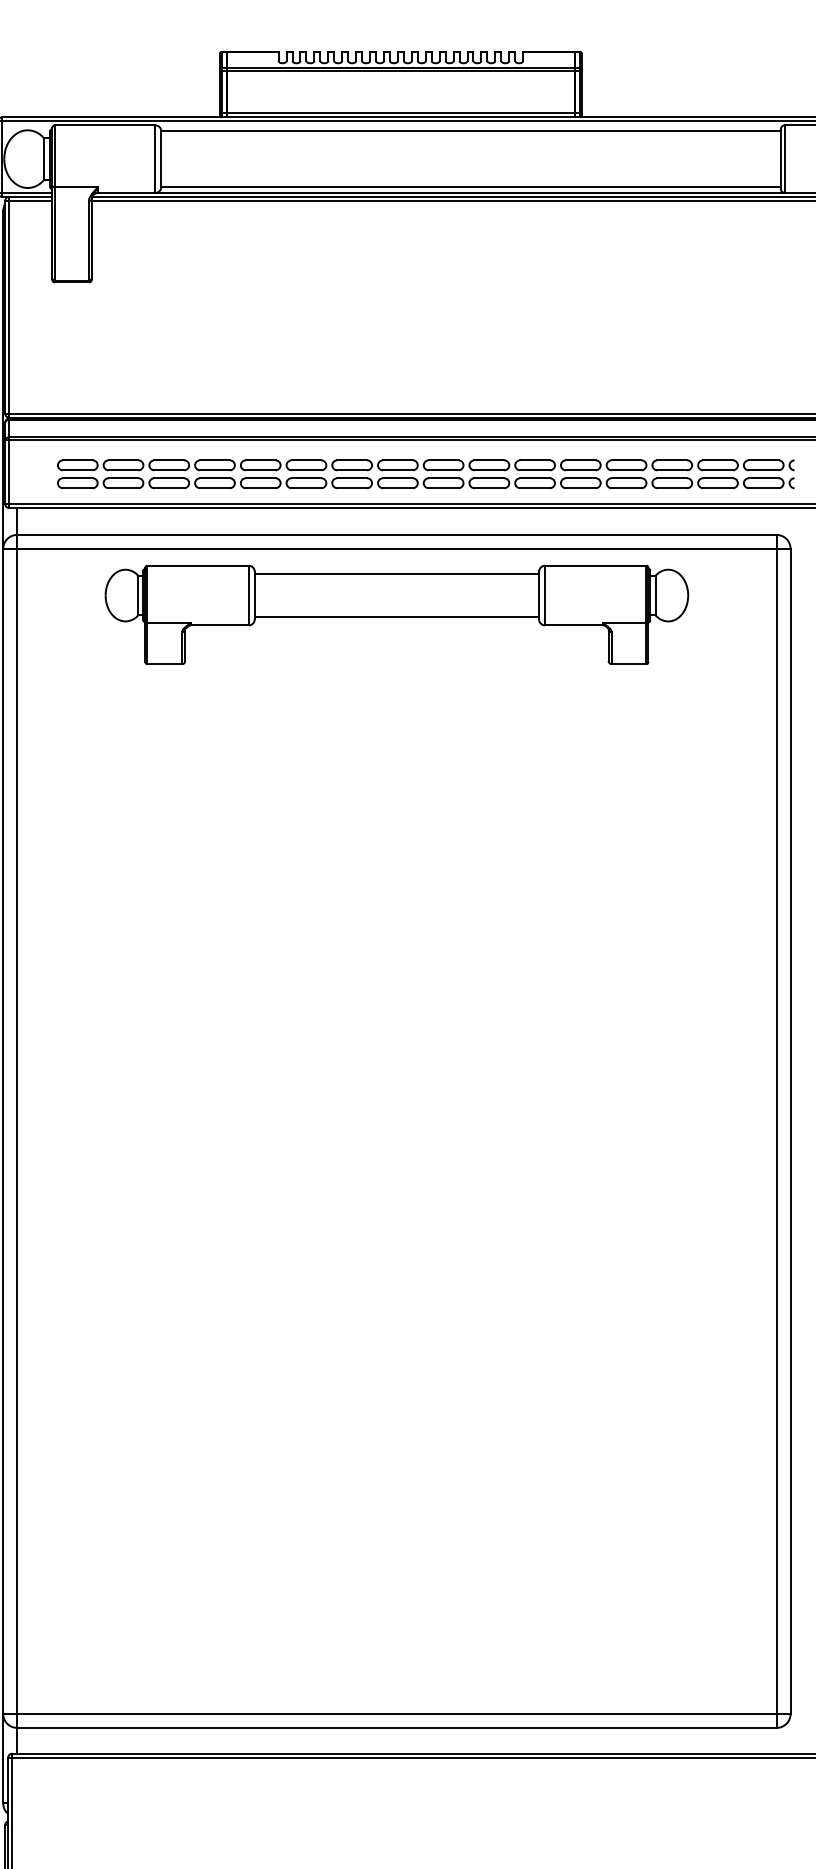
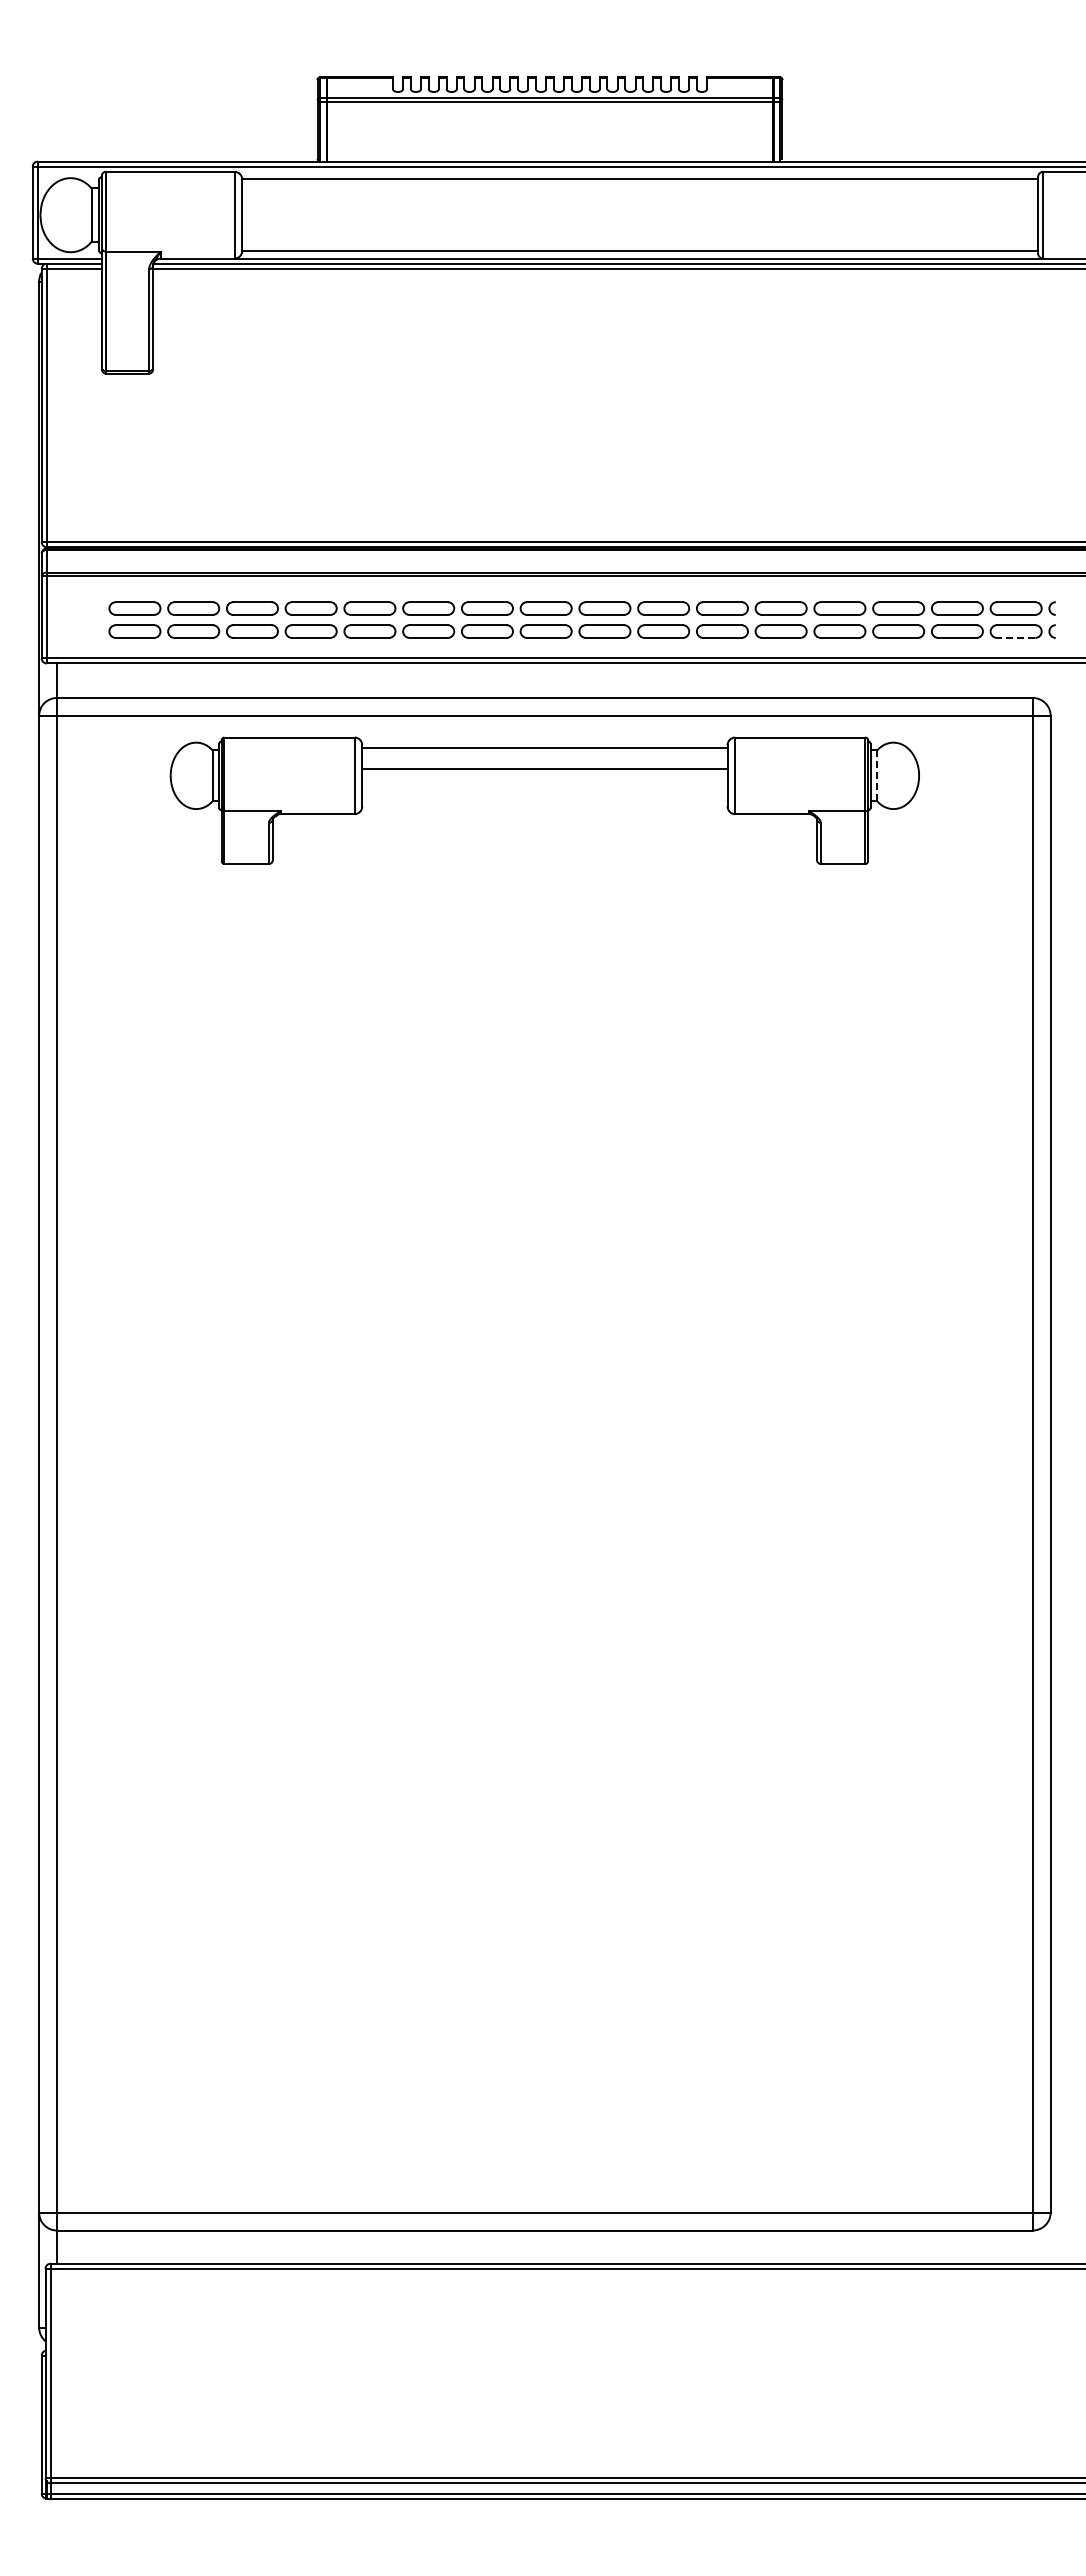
line: (400, 113) -> (549, 156), removed
line: (763, 487) -> (1015, 637), solid -> dashed
line: (655, 595) -> (877, 775), solid -> dashed
line: (396, 617) -> (544, 768), moved

